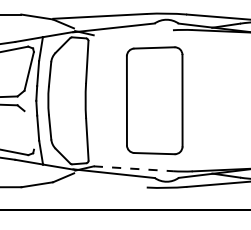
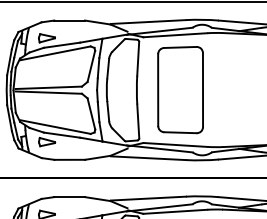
line: (133, 33) -> (175, 35), added
part: (154, 101) -> (180, 90), moved
line: (29, 129) -> (91, 113), added
line: (133, 168) -> (175, 144), dashed -> solid
line: (100, 185) -> (148, 158), added

